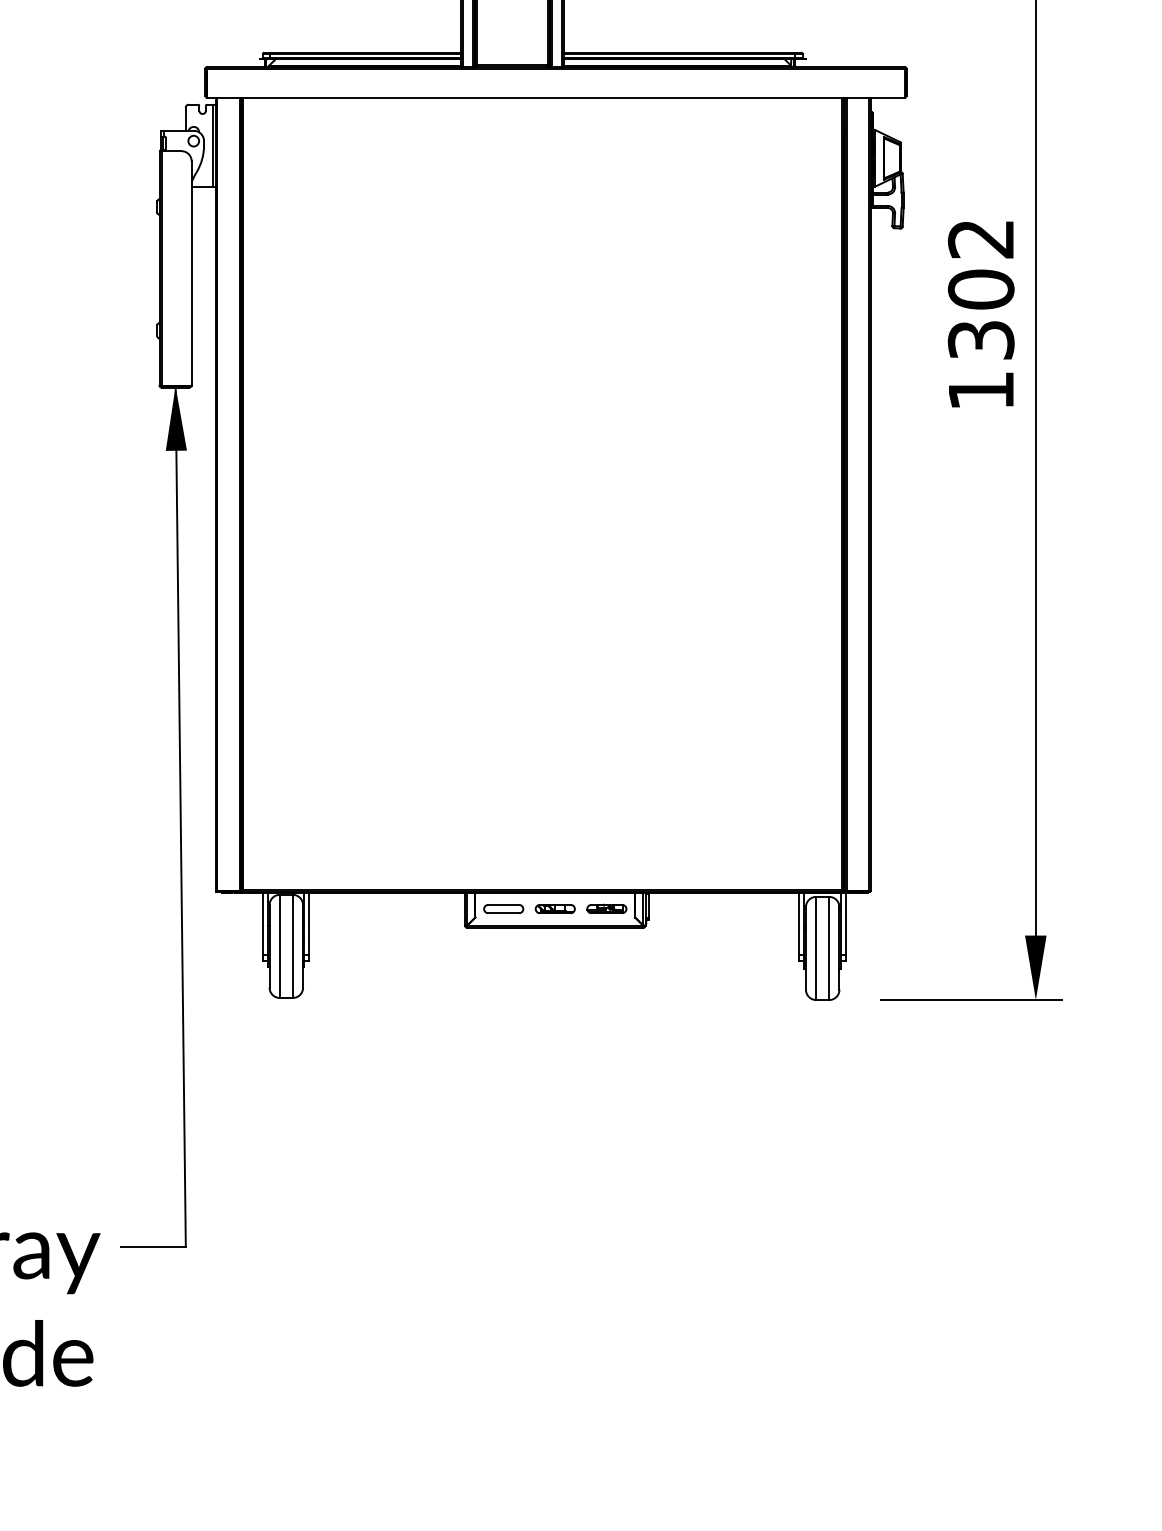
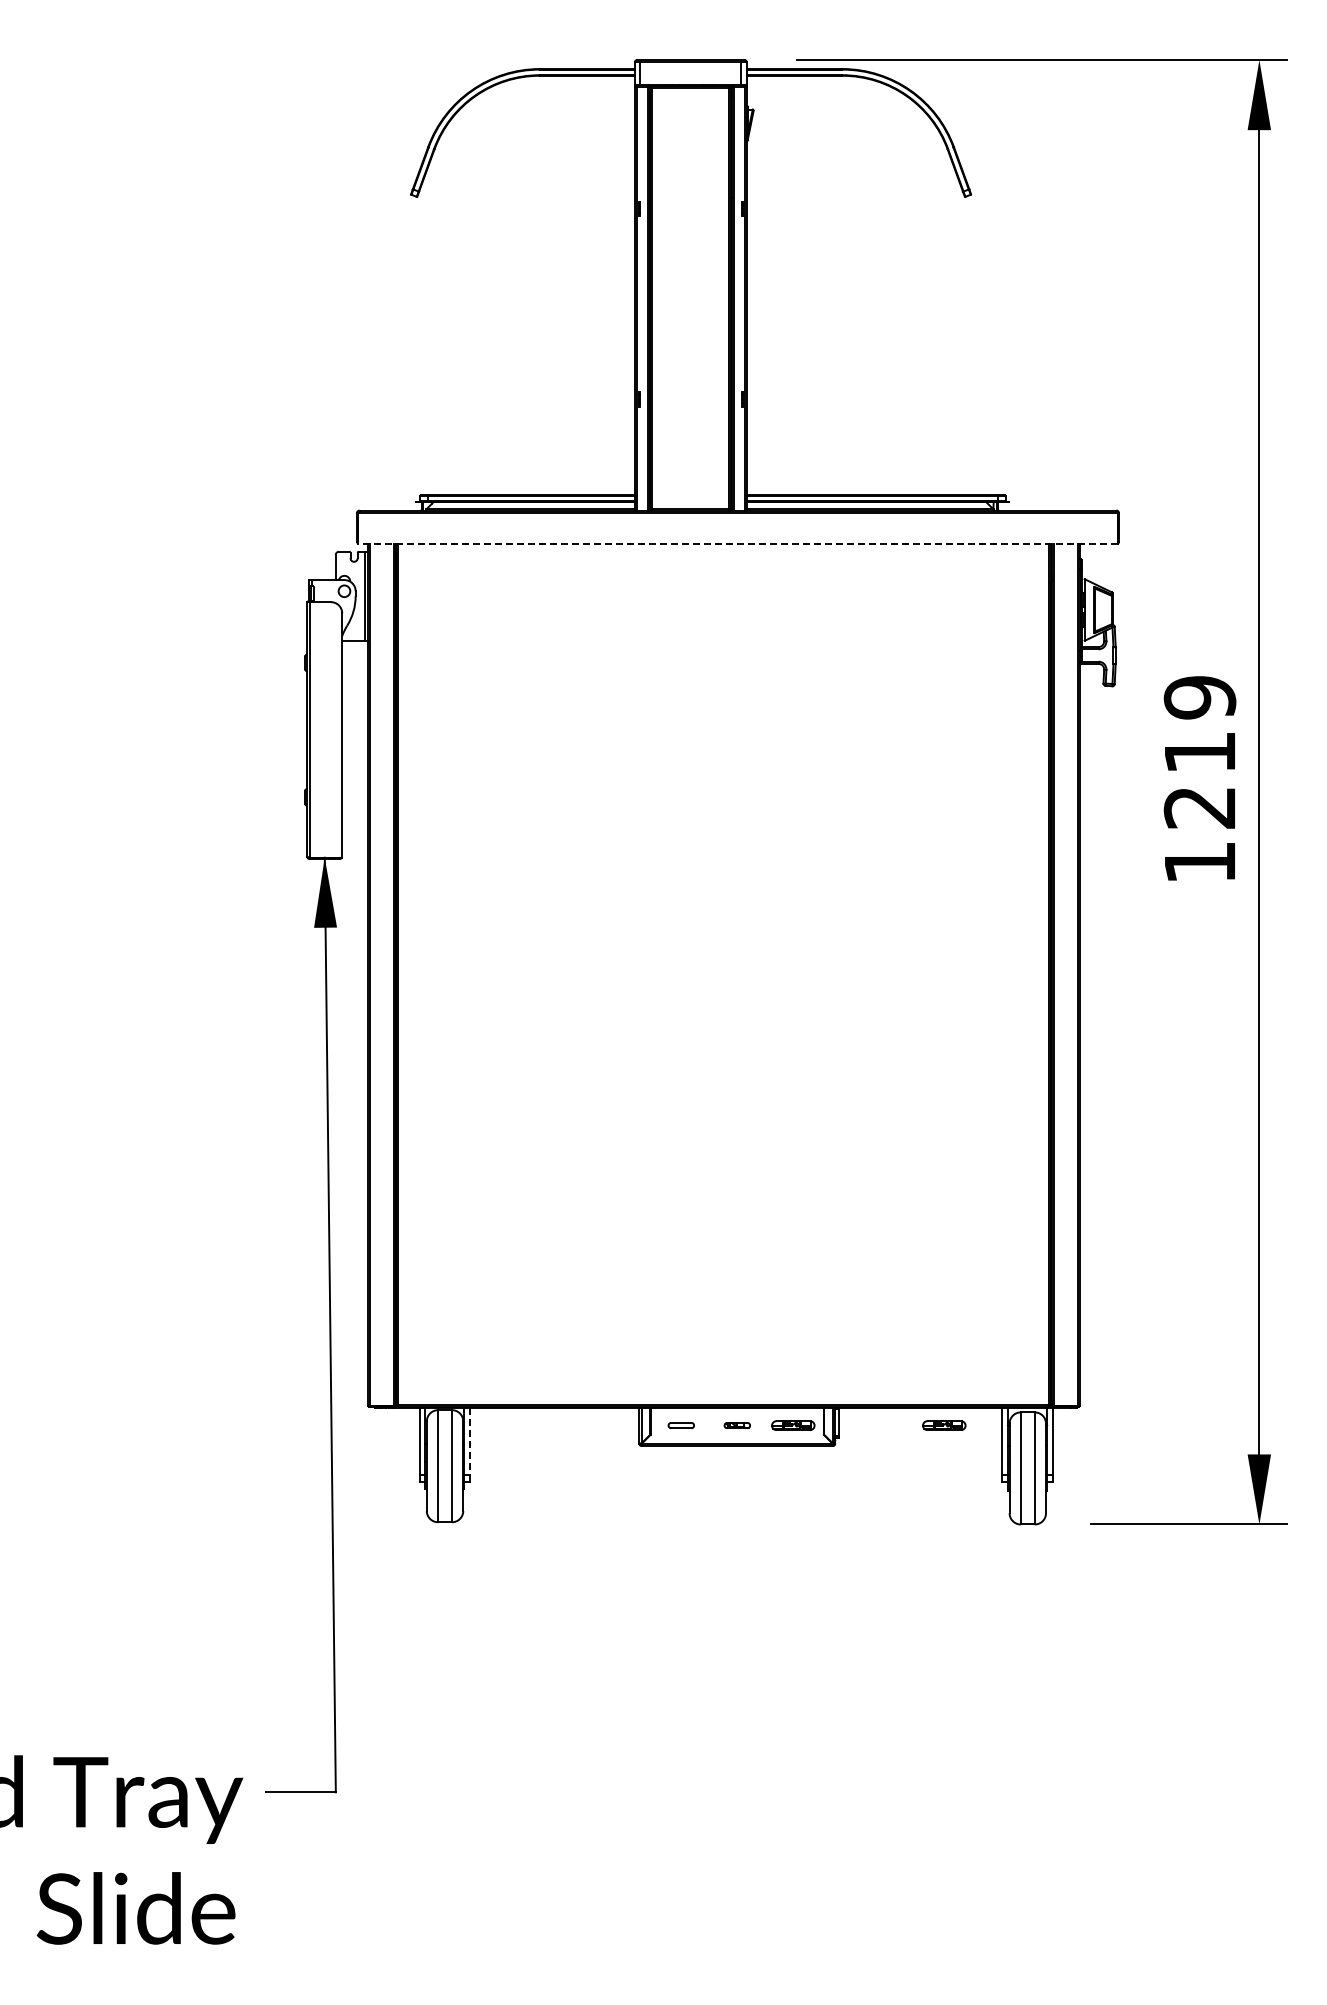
line: (556, 98) -> (738, 544), solid -> dashed
text: (980, 289) -> (1199, 752), 1302 -> 1219
part: (503, 908) -> (681, 1425), size x0.6
part: (555, 908) -> (737, 1425), size x0.6
part: (746, 908) -> (944, 1425), added
line: (308, 923) -> (469, 1441), solid -> dashed

